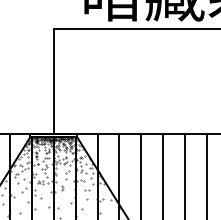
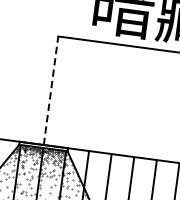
line: (53, 81) -> (50, 90), solid -> dashed

